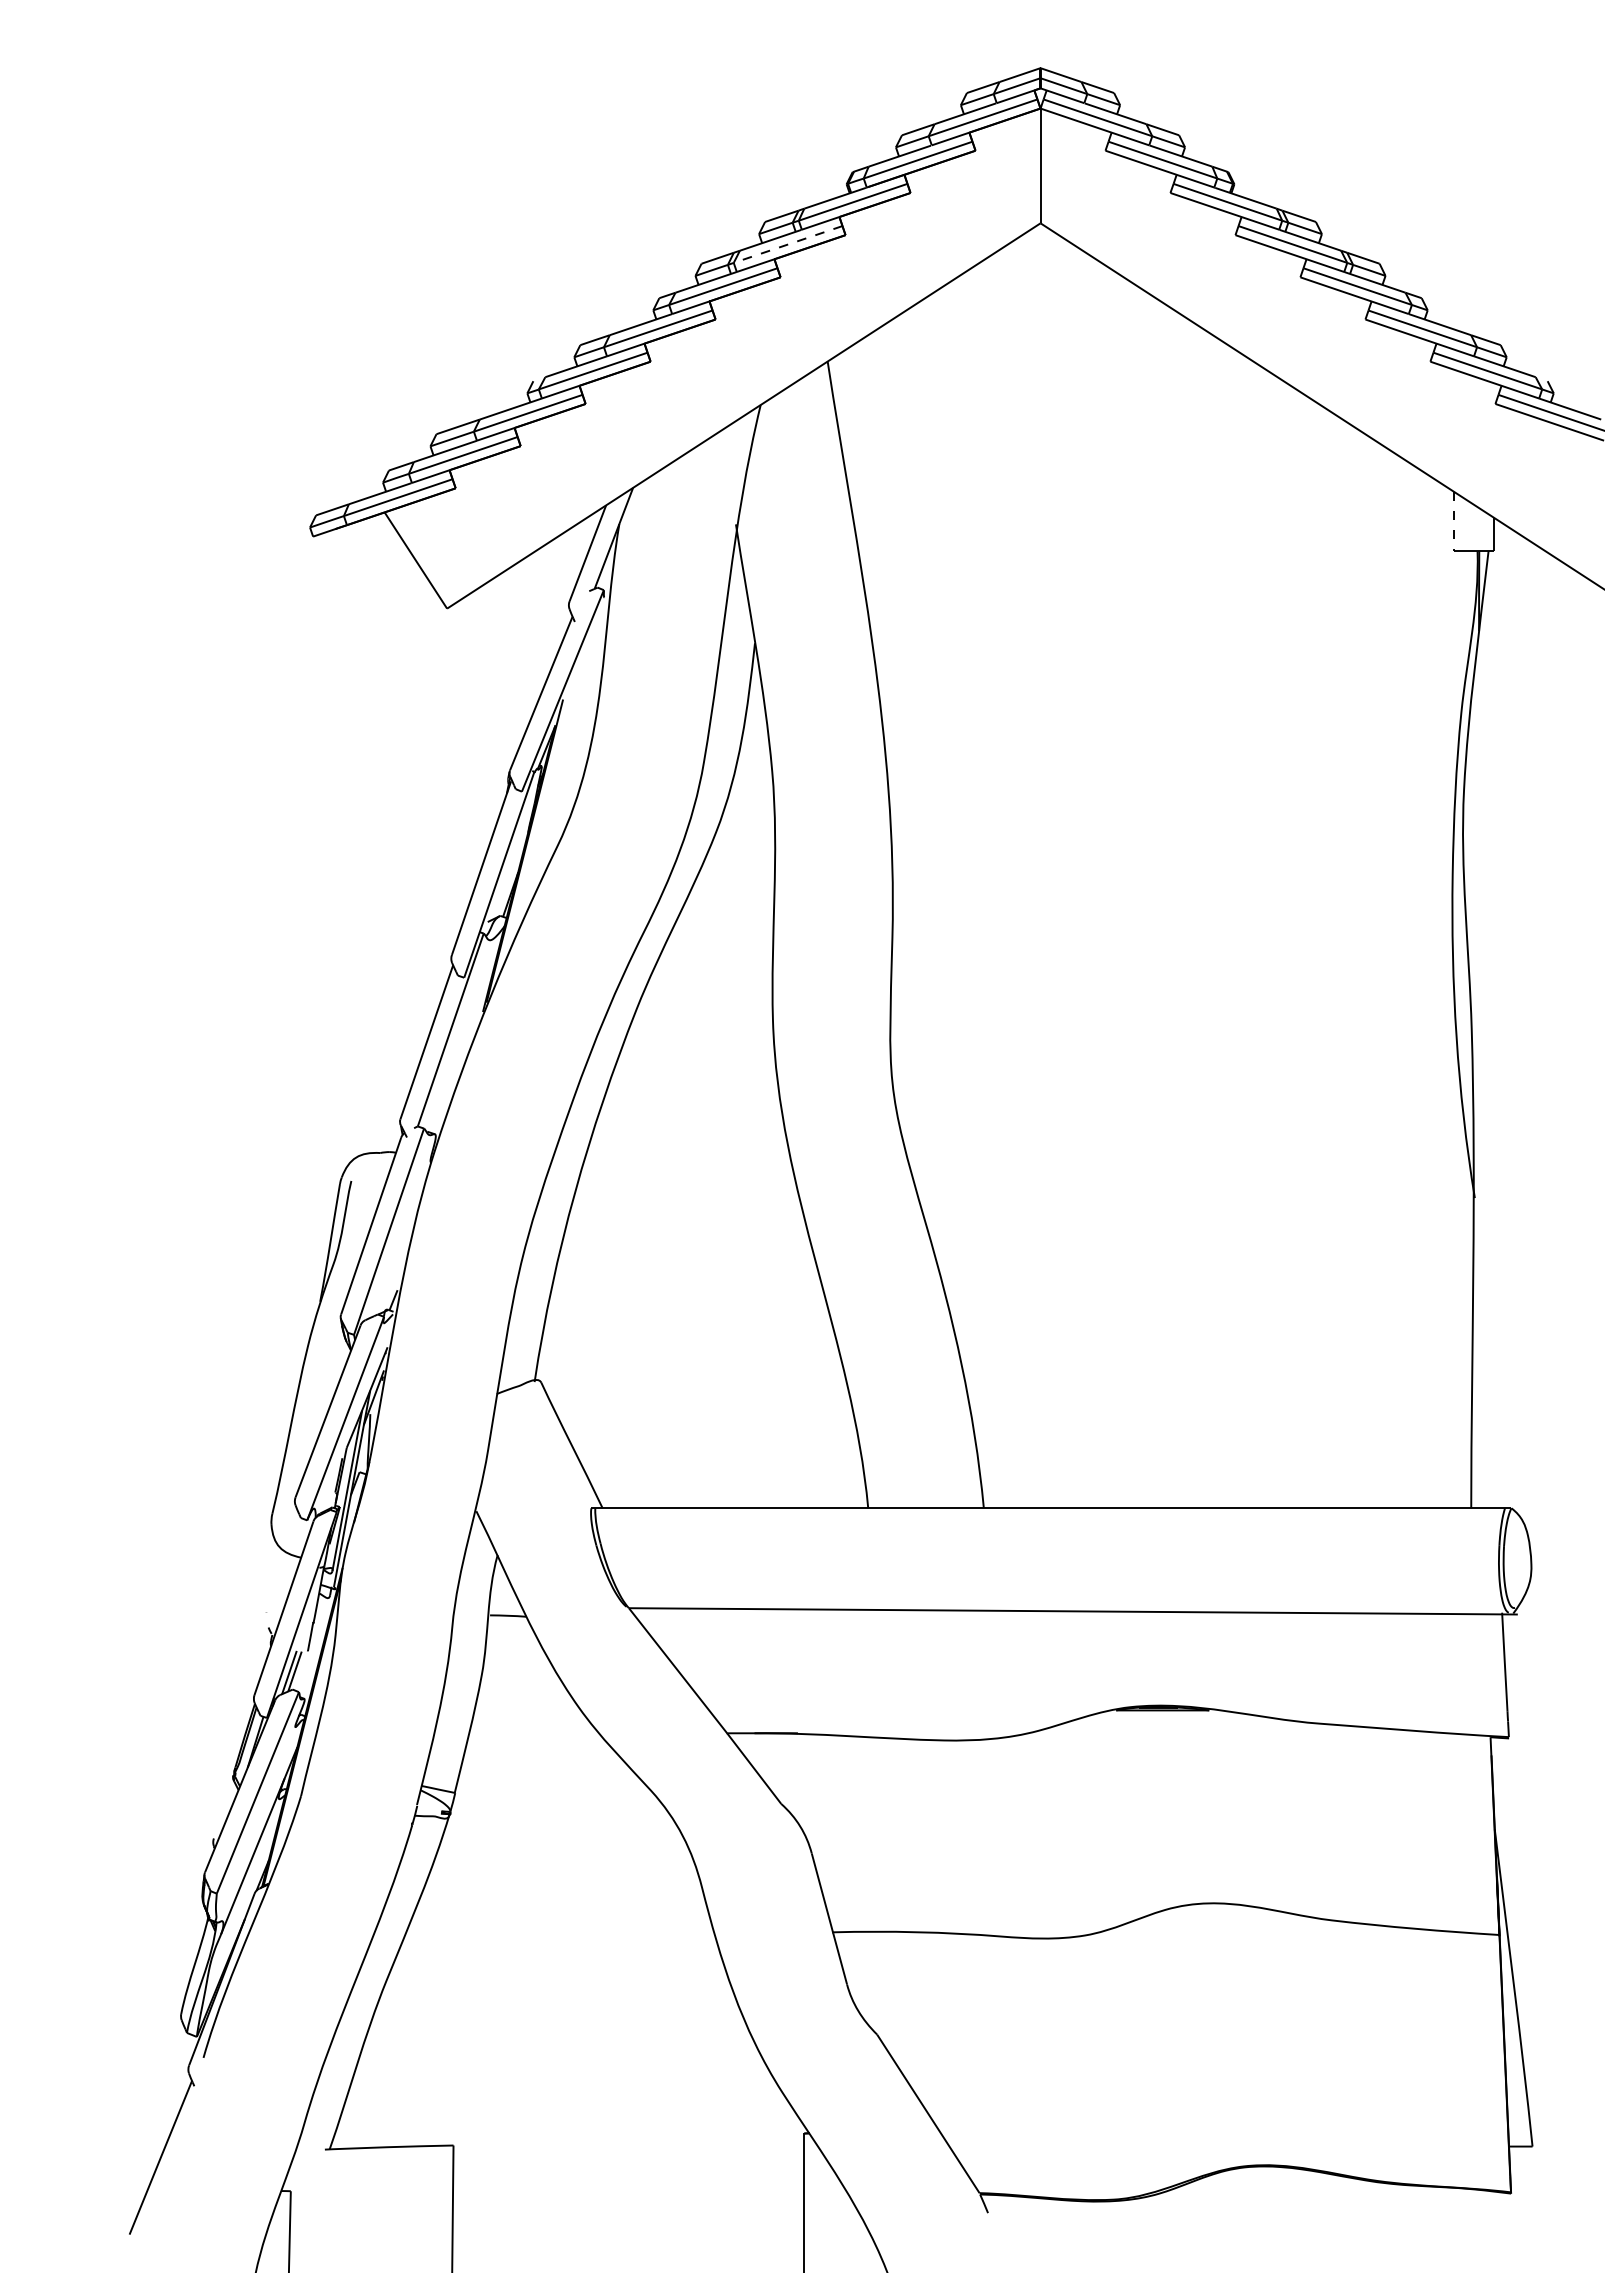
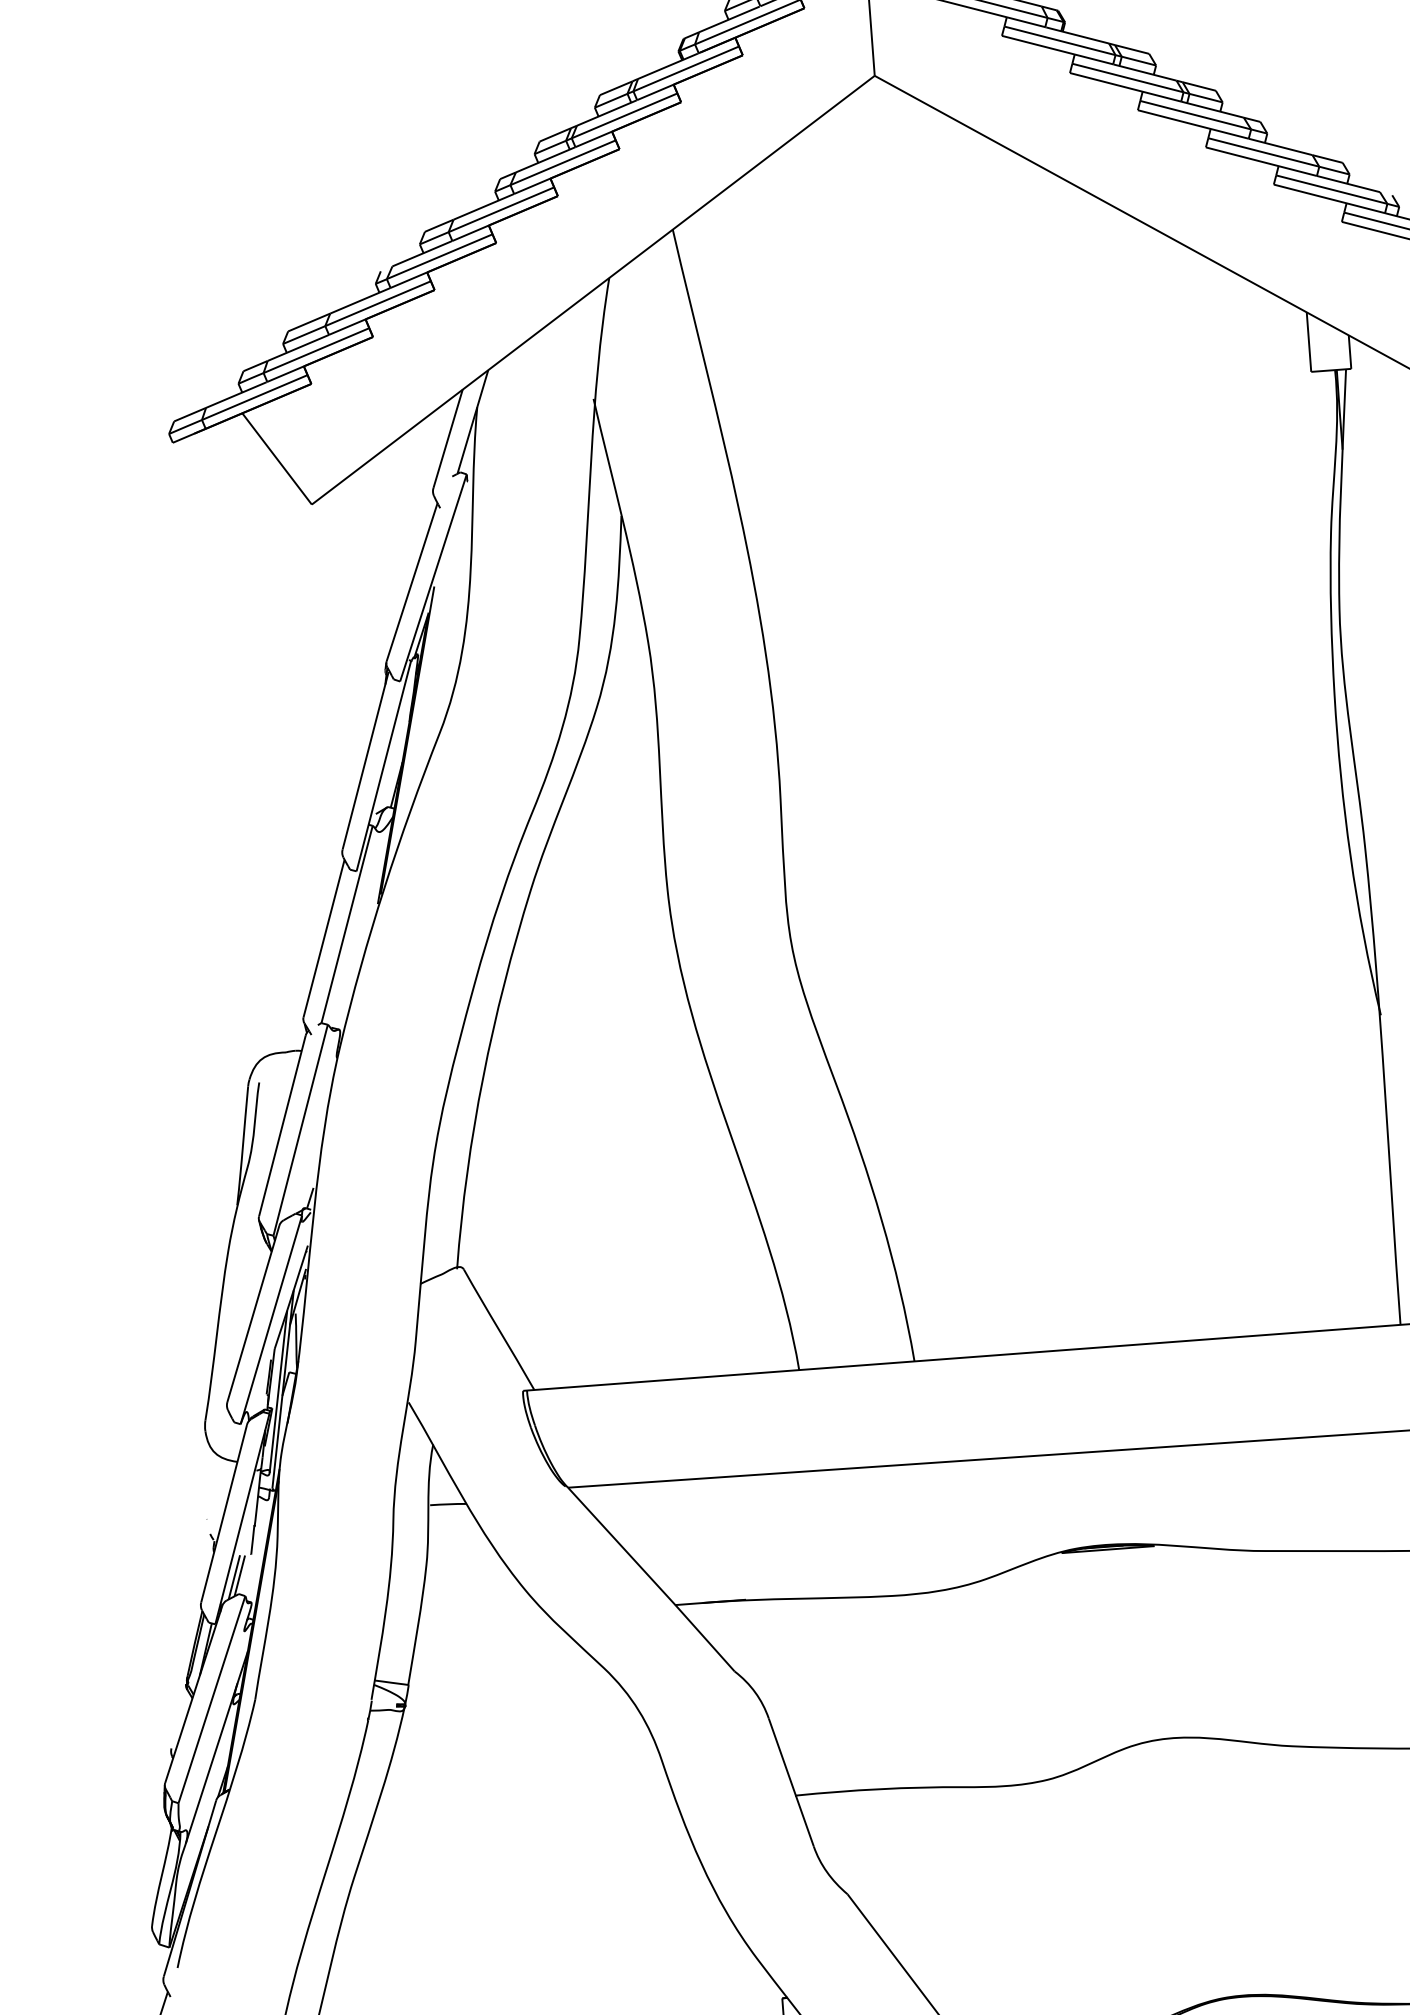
line: (787, 244) -> (623, 115), dashed -> solid
line: (1453, 521) -> (1308, 342), dashed -> solid

